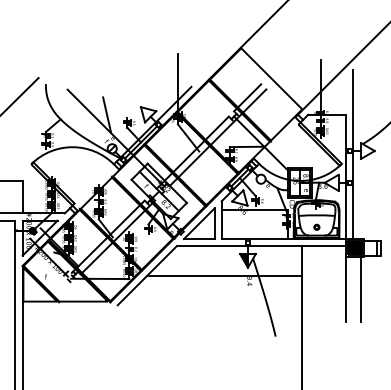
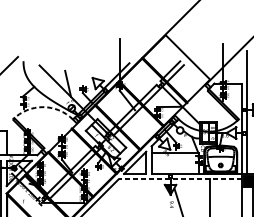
arc: (72, 147) -> (42, 107), solid -> dashed
line: (261, 246) -> (180, 179), solid -> dashed
line: (224, 275) -> (153, 200), removed

